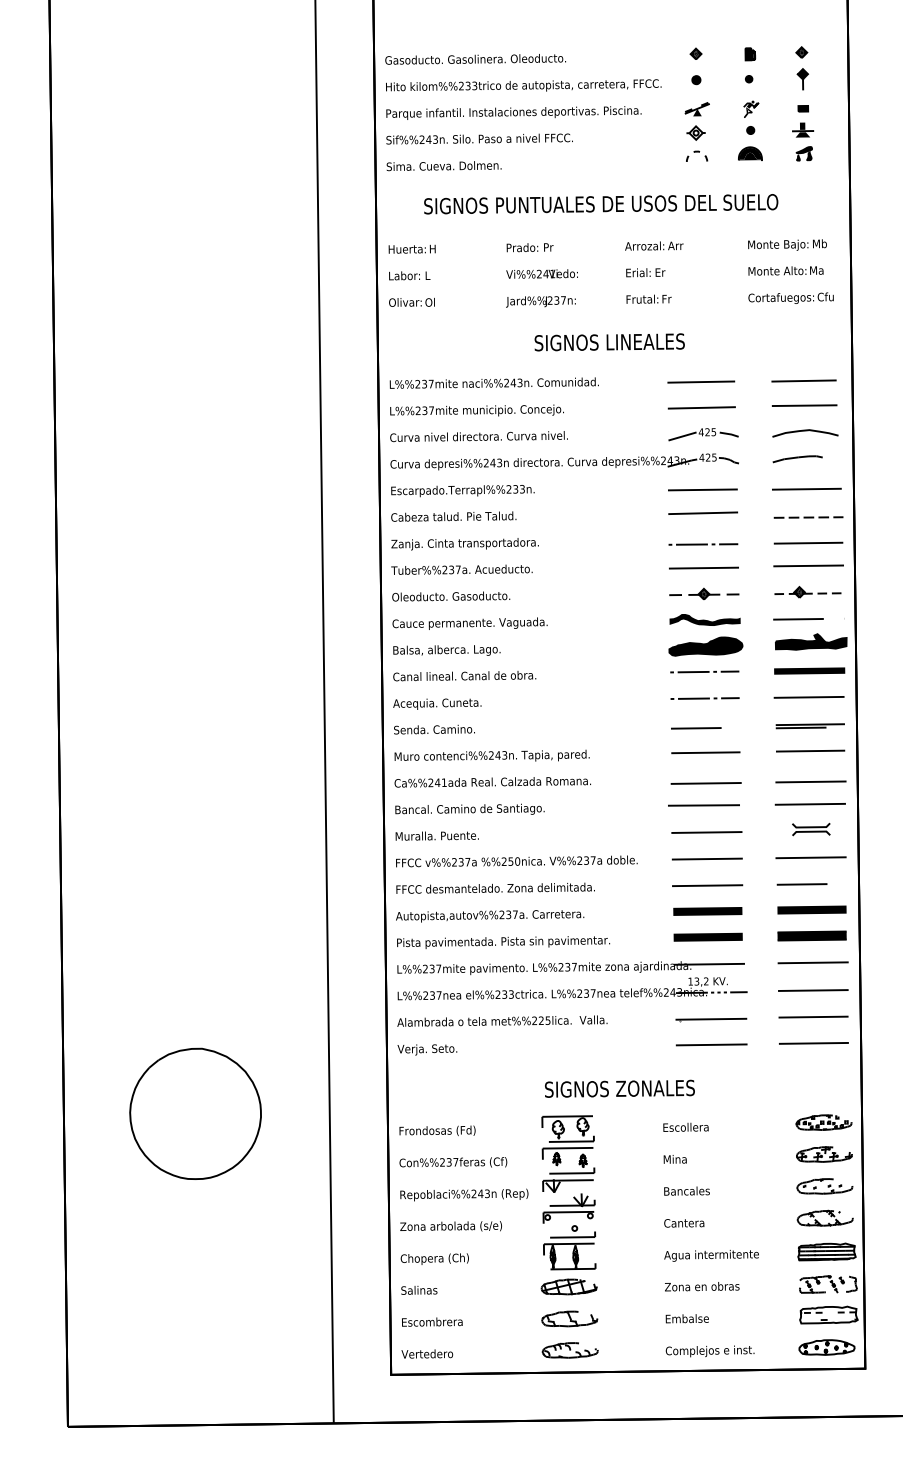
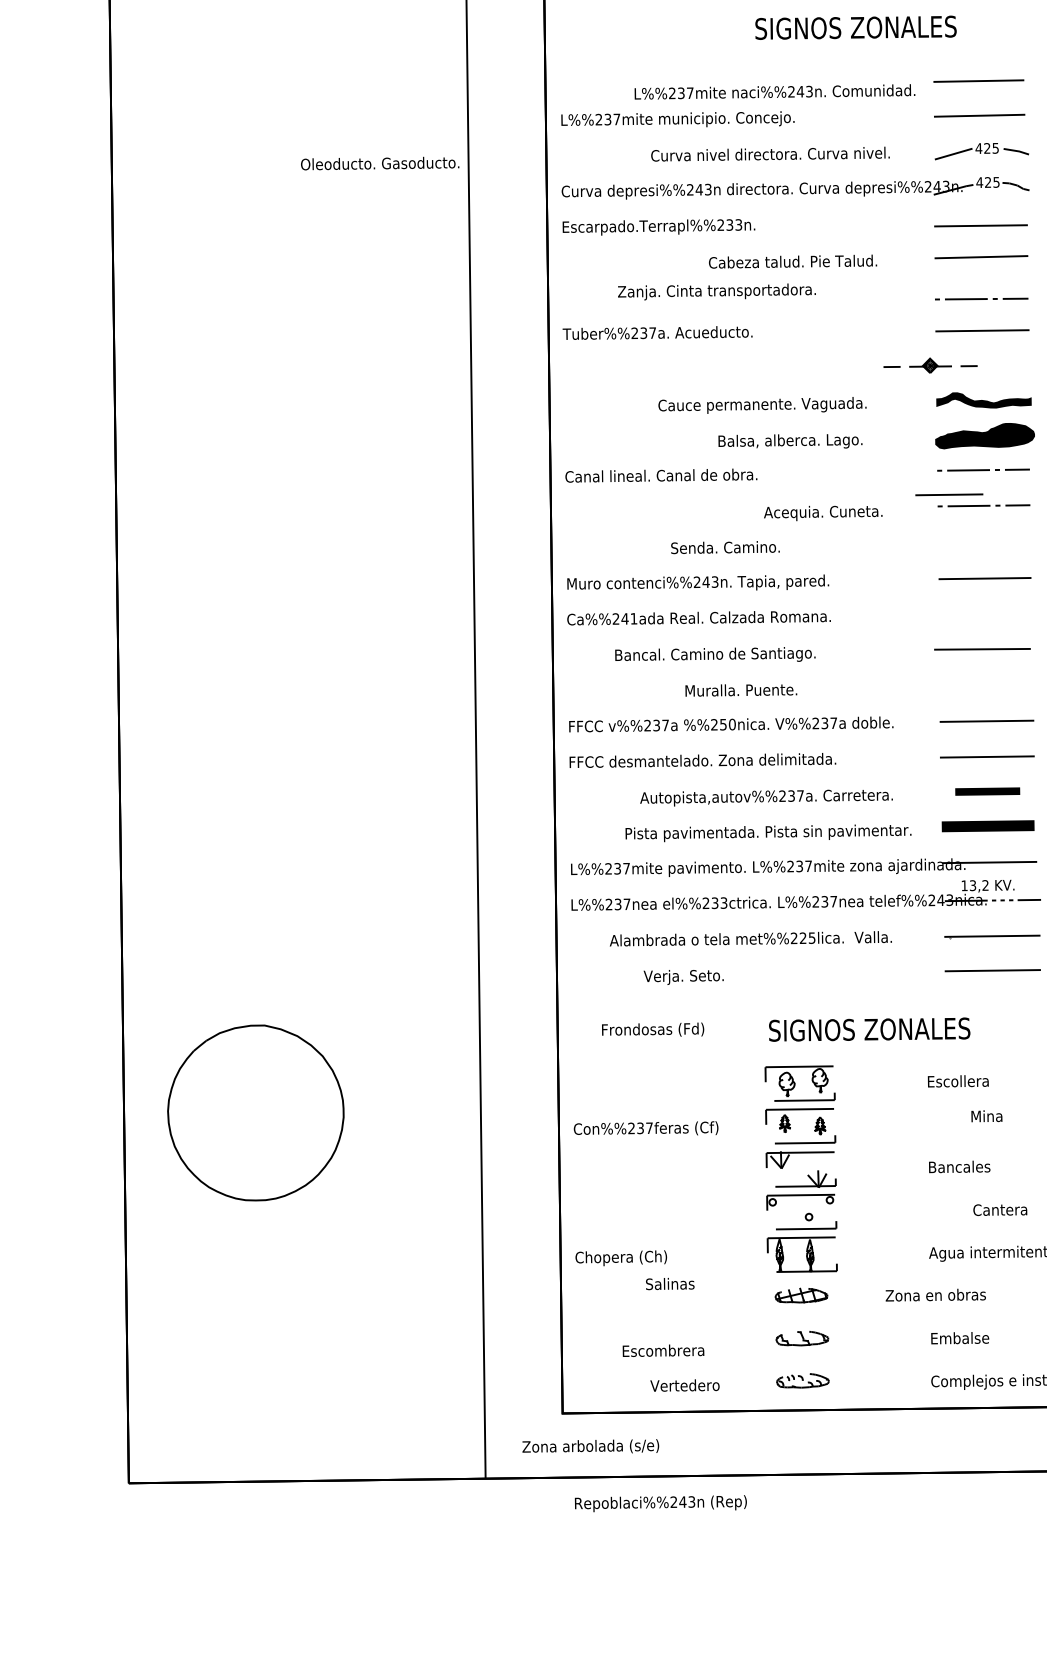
text: (609, 342) -> (855, 27), SIGNOS LINEALES -> SIGNOS ZONALES
text: (493, 382) -> (773, 91), moved
text: (478, 436) -> (769, 154), moved
text: (453, 516) -> (792, 261), moved
text: (464, 544) -> (716, 292), moved
part: (704, 593) -> (930, 364), moved
text: (451, 596) -> (380, 163), moved
text: (469, 623) -> (761, 405), moved
text: (446, 650) -> (789, 441), moved
text: (437, 703) -> (823, 512), moved
line: (696, 728) -> (949, 495), moved
text: (434, 729) -> (725, 547), moved
line: (705, 783) -> (984, 619), removed
text: (469, 808) -> (714, 653), moved
line: (706, 832) -> (985, 685), removed
text: (436, 835) -> (740, 689), moved
part: (707, 911) -> (987, 791), size x0.7
text: (490, 916) -> (767, 798), moved
text: (503, 942) -> (768, 833), moved
text: (502, 1020) -> (750, 937), moved
text: (427, 1049) -> (683, 976), moved
part: (195, 1113) -> (255, 1112), moved
text: (437, 1130) -> (653, 1029), moved
text: (674, 1159) -> (985, 1116), moved
text: (464, 1194) -> (661, 1502), moved
text: (684, 1223) -> (1000, 1210), moved
text: (450, 1226) -> (589, 1446), moved
part: (568, 1286) -> (800, 1294), size x0.7
text: (702, 1286) -> (936, 1294), moved
text: (419, 1290) -> (670, 1284), moved
part: (569, 1318) -> (801, 1337), size x0.7
text: (432, 1321) -> (663, 1349), moved
part: (569, 1350) -> (801, 1380), size x0.7
text: (427, 1353) -> (685, 1384), moved

